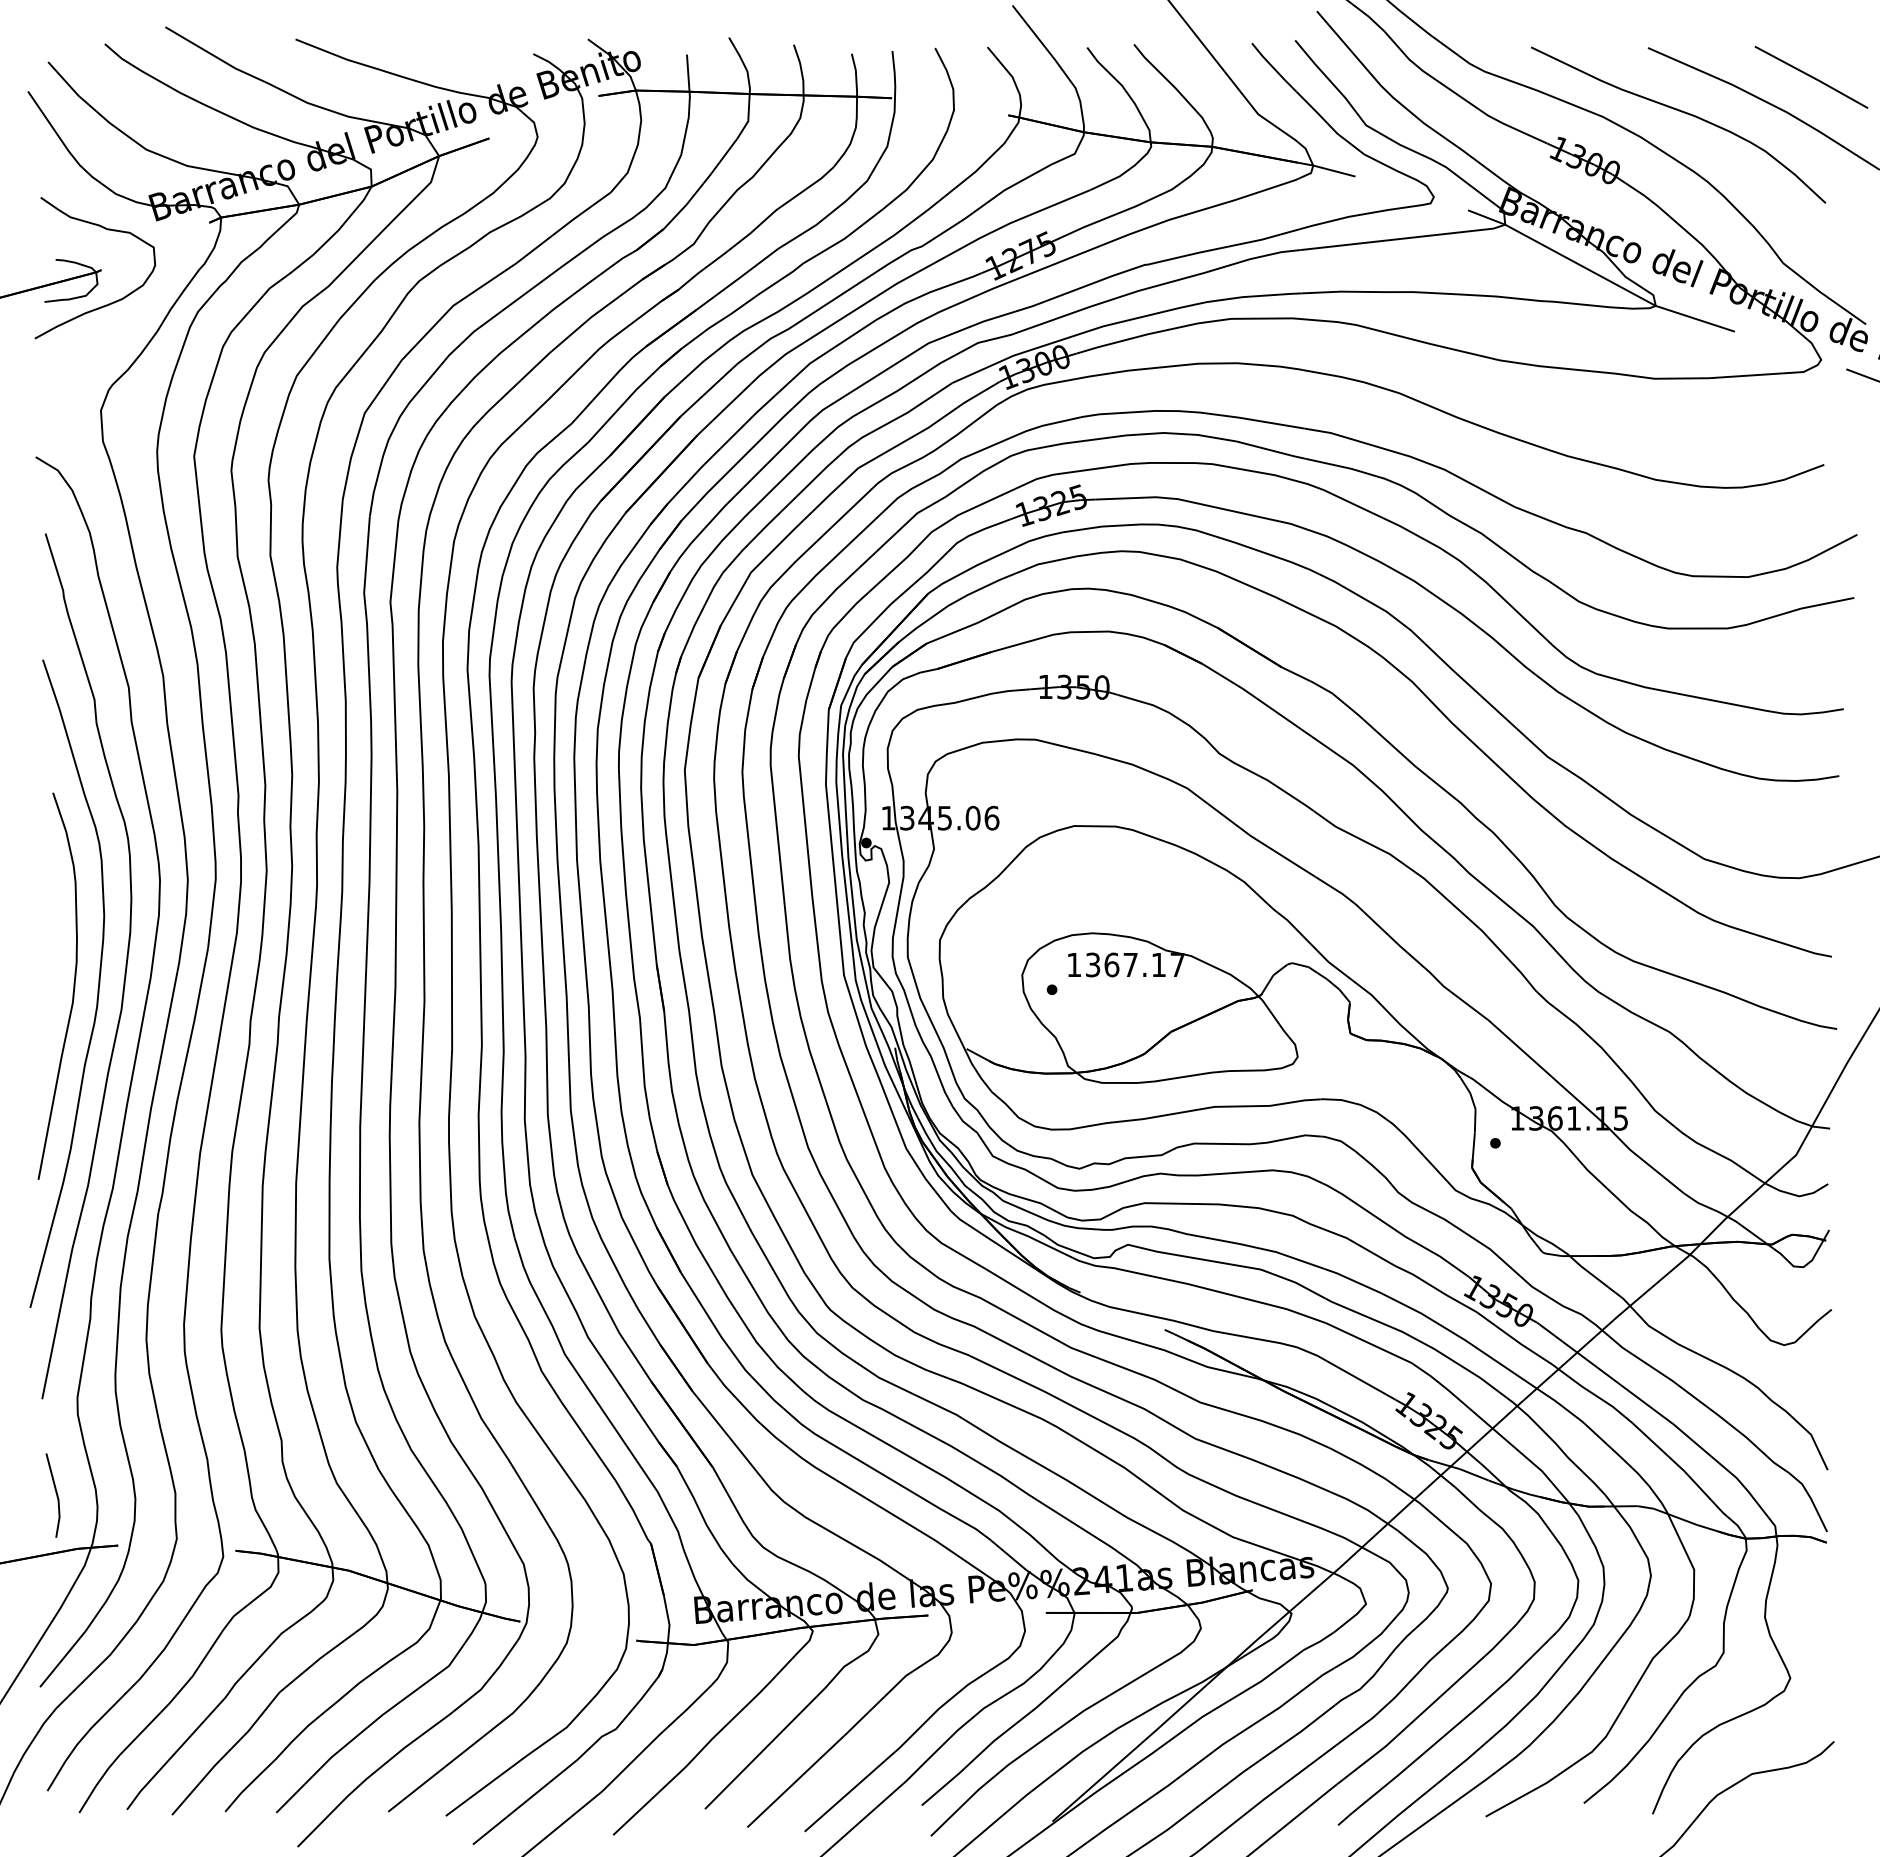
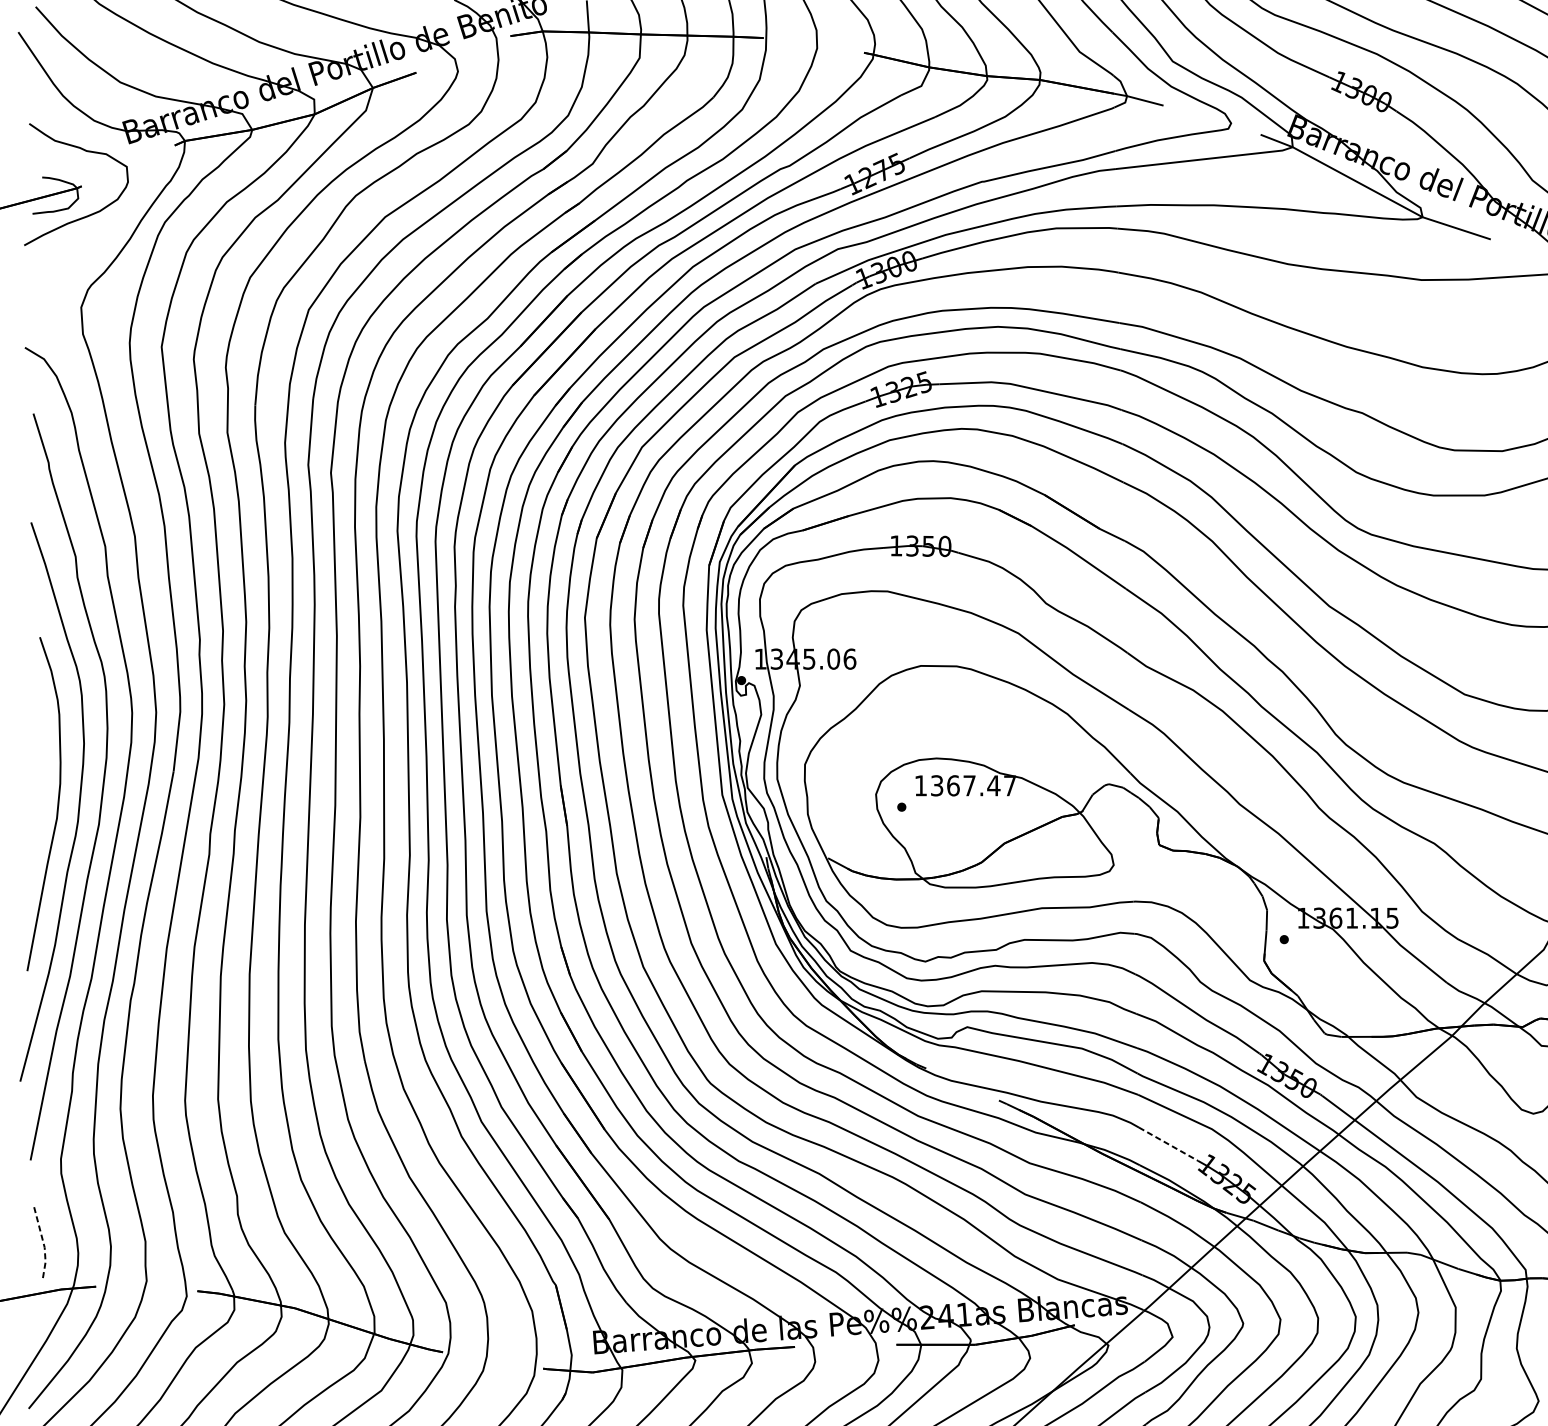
text: (1158, 964) -> (993, 785), 1367.17 -> 1367.47
line: (1361, 1380) -> (1168, 1144), solid -> dashed
line: (57, 1496) -> (43, 1244), solid -> dashed

